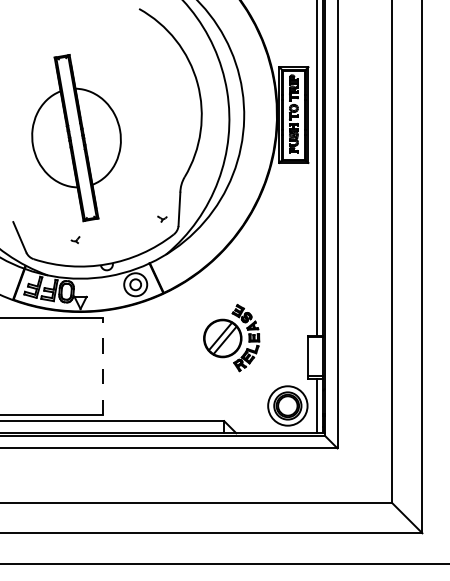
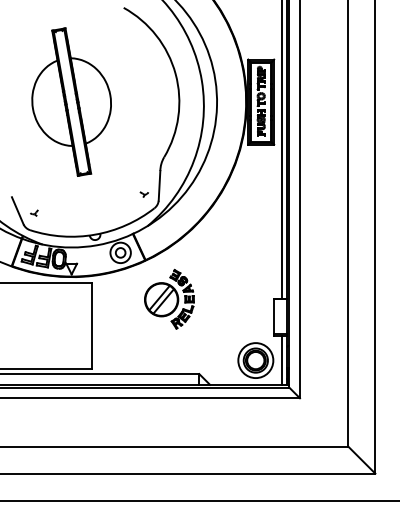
part: (76, 138) -> (71, 102), moved
part: (75, 239) -> (34, 212), moved
part: (231, 337) -> (169, 298), moved
line: (103, 366) -> (92, 325), dashed -> solid

